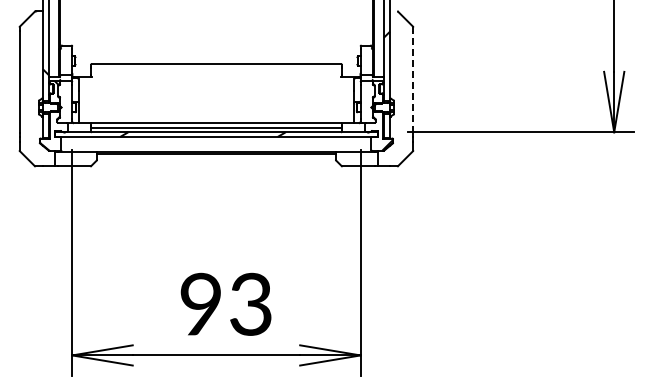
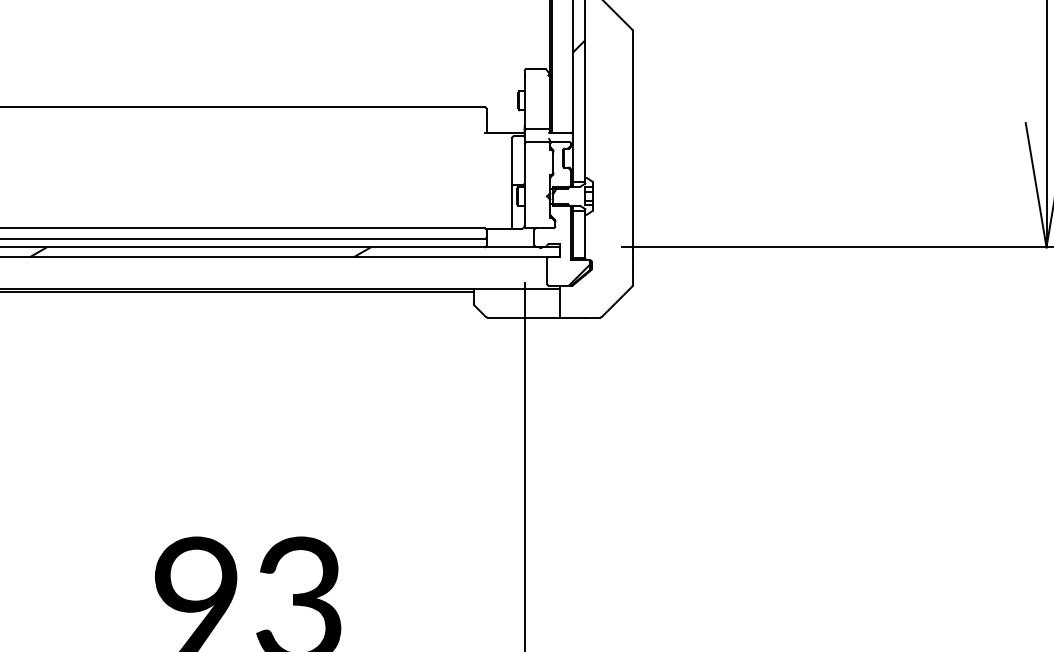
line: (413, 81) -> (633, 142), dashed -> solid

